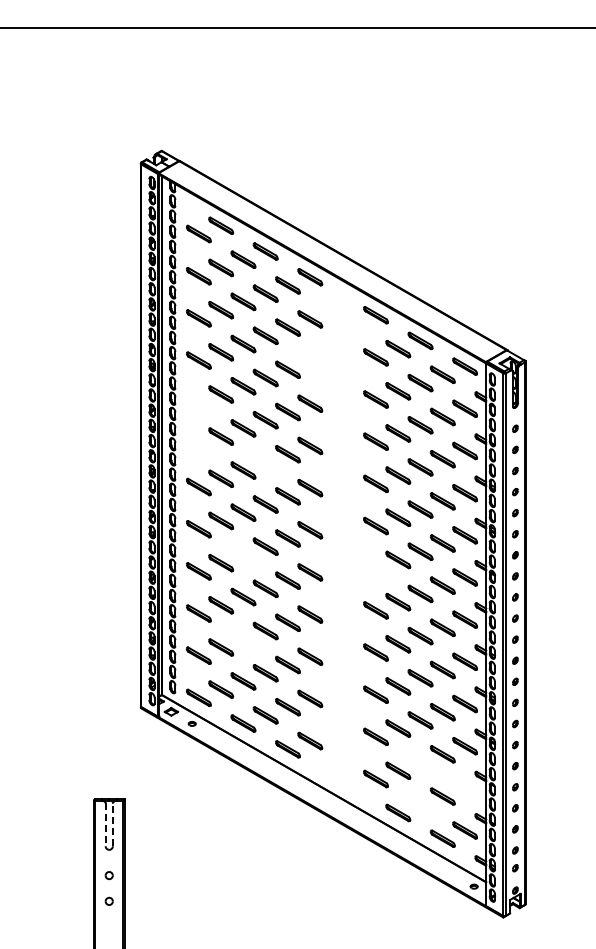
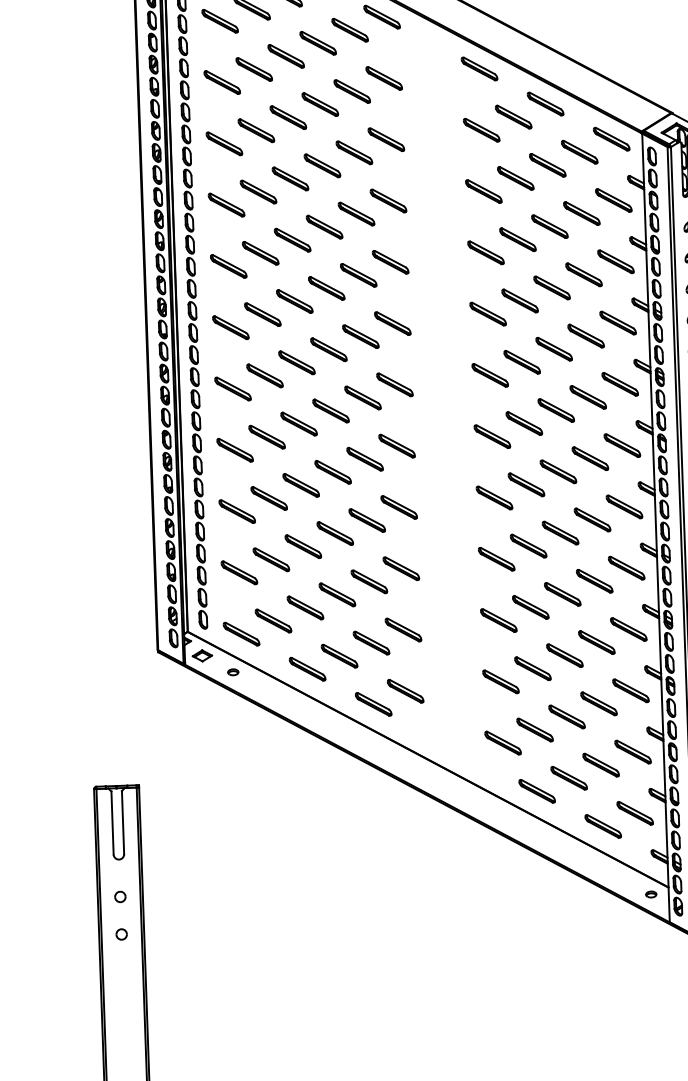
part: (310, 361) -> (386, 139), added
part: (198, 402) -> (226, 204), added
part: (198, 444) -> (228, 265), added
part: (265, 462) -> (326, 288), added
part: (243, 554) -> (299, 423), added
part: (375, 568) -> (491, 437), added
part: (243, 639) -> (303, 547), added
part: (420, 762) -> (566, 716), added
part: (464, 788) -> (632, 752), added
part: (420, 804) -> (569, 777), added
line: (105, 824) -> (112, 822), dashed -> solid
line: (112, 824) -> (122, 822), dashed -> solid

